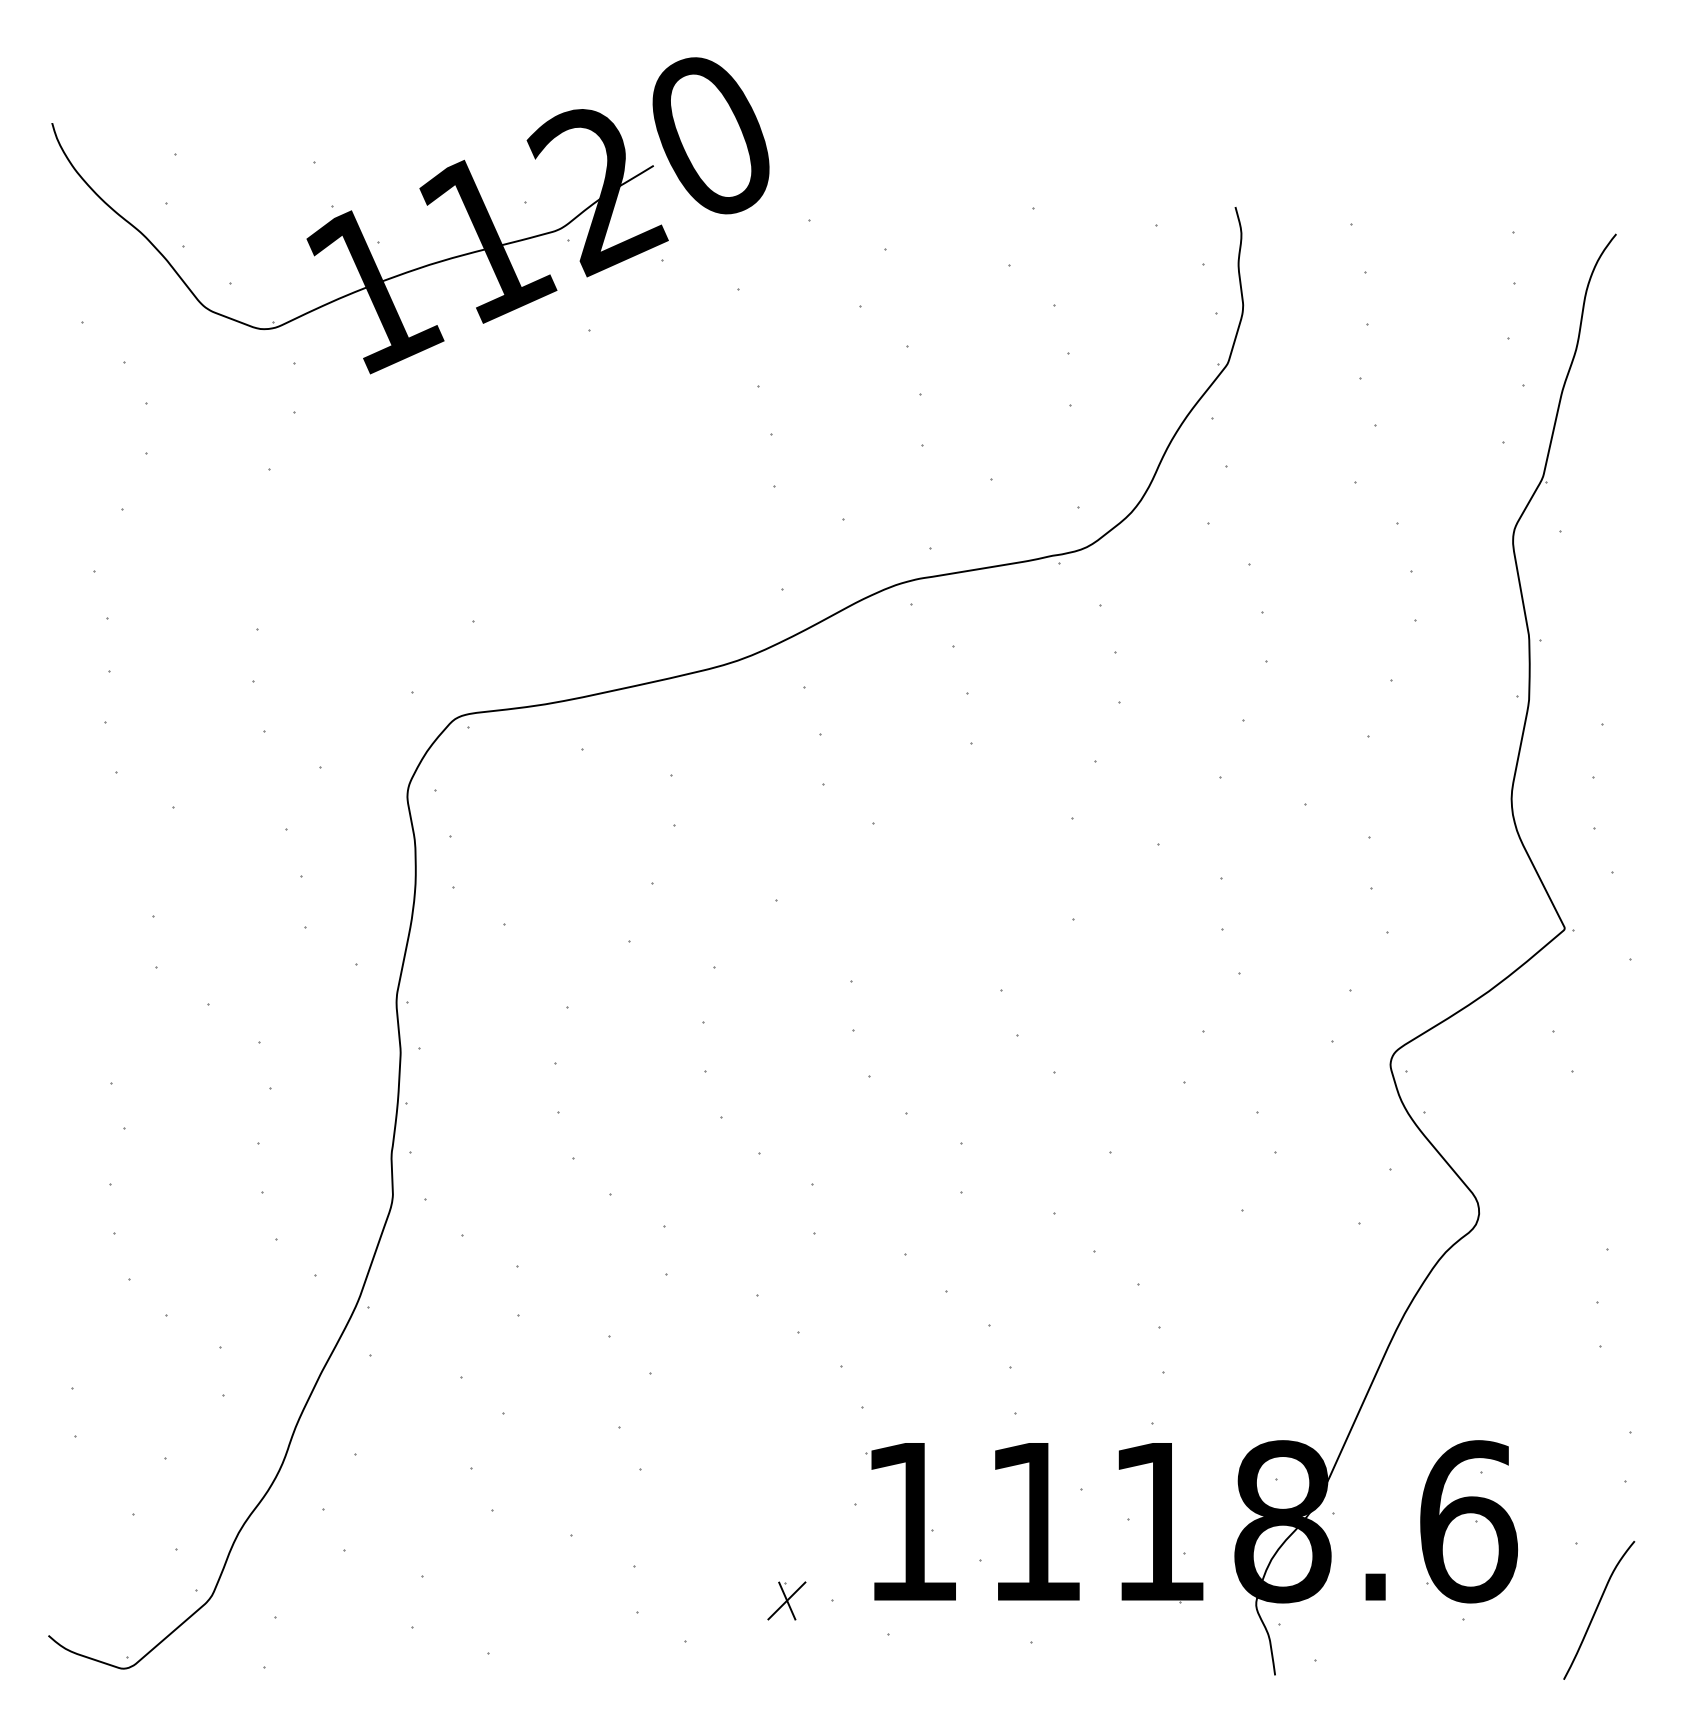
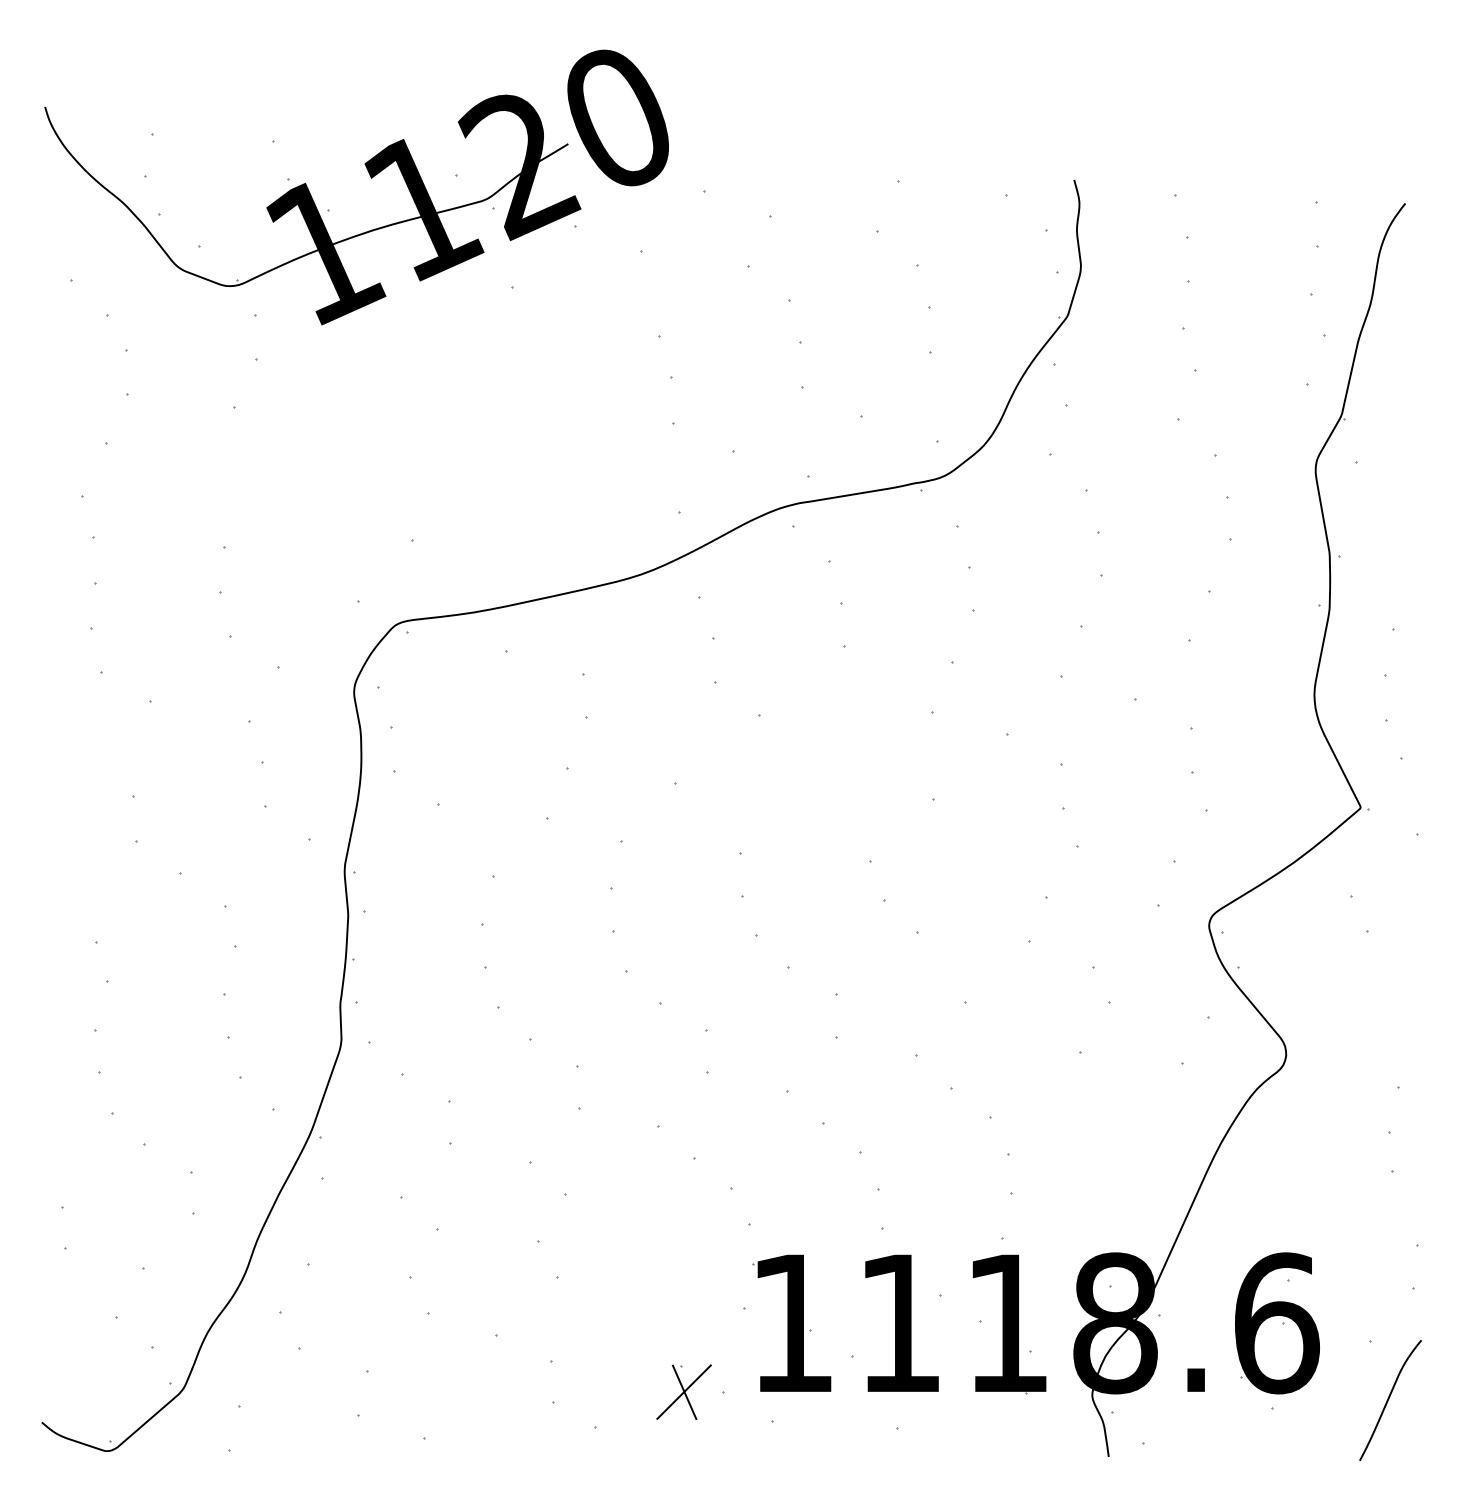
part: (786, 1600) -> (683, 1391), size x1.67

